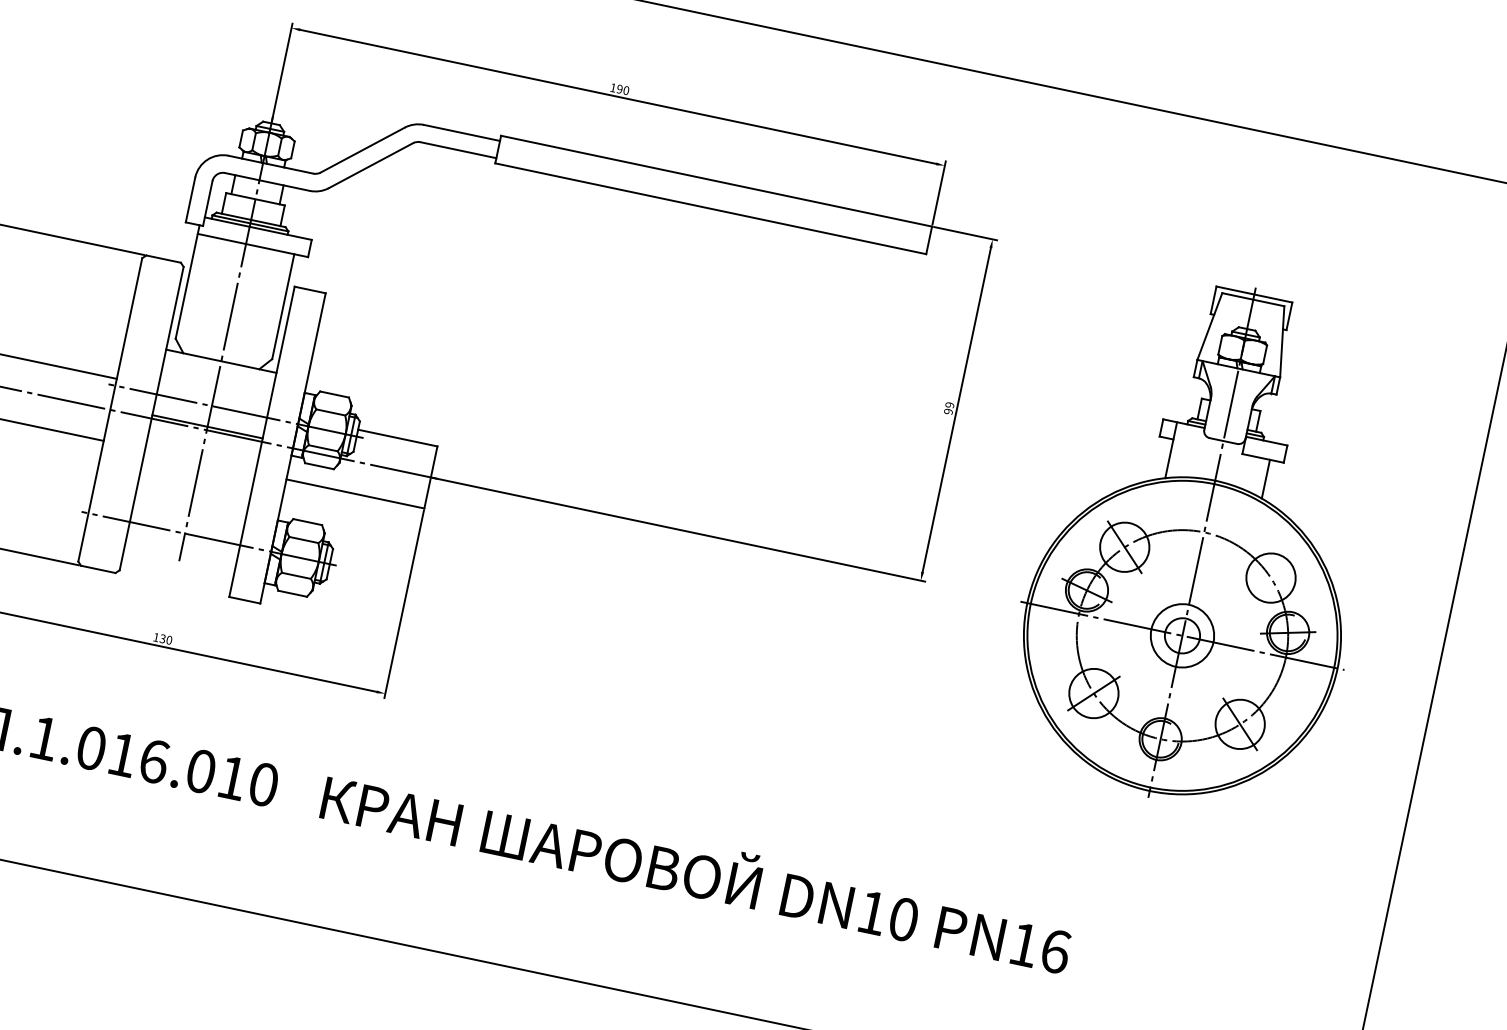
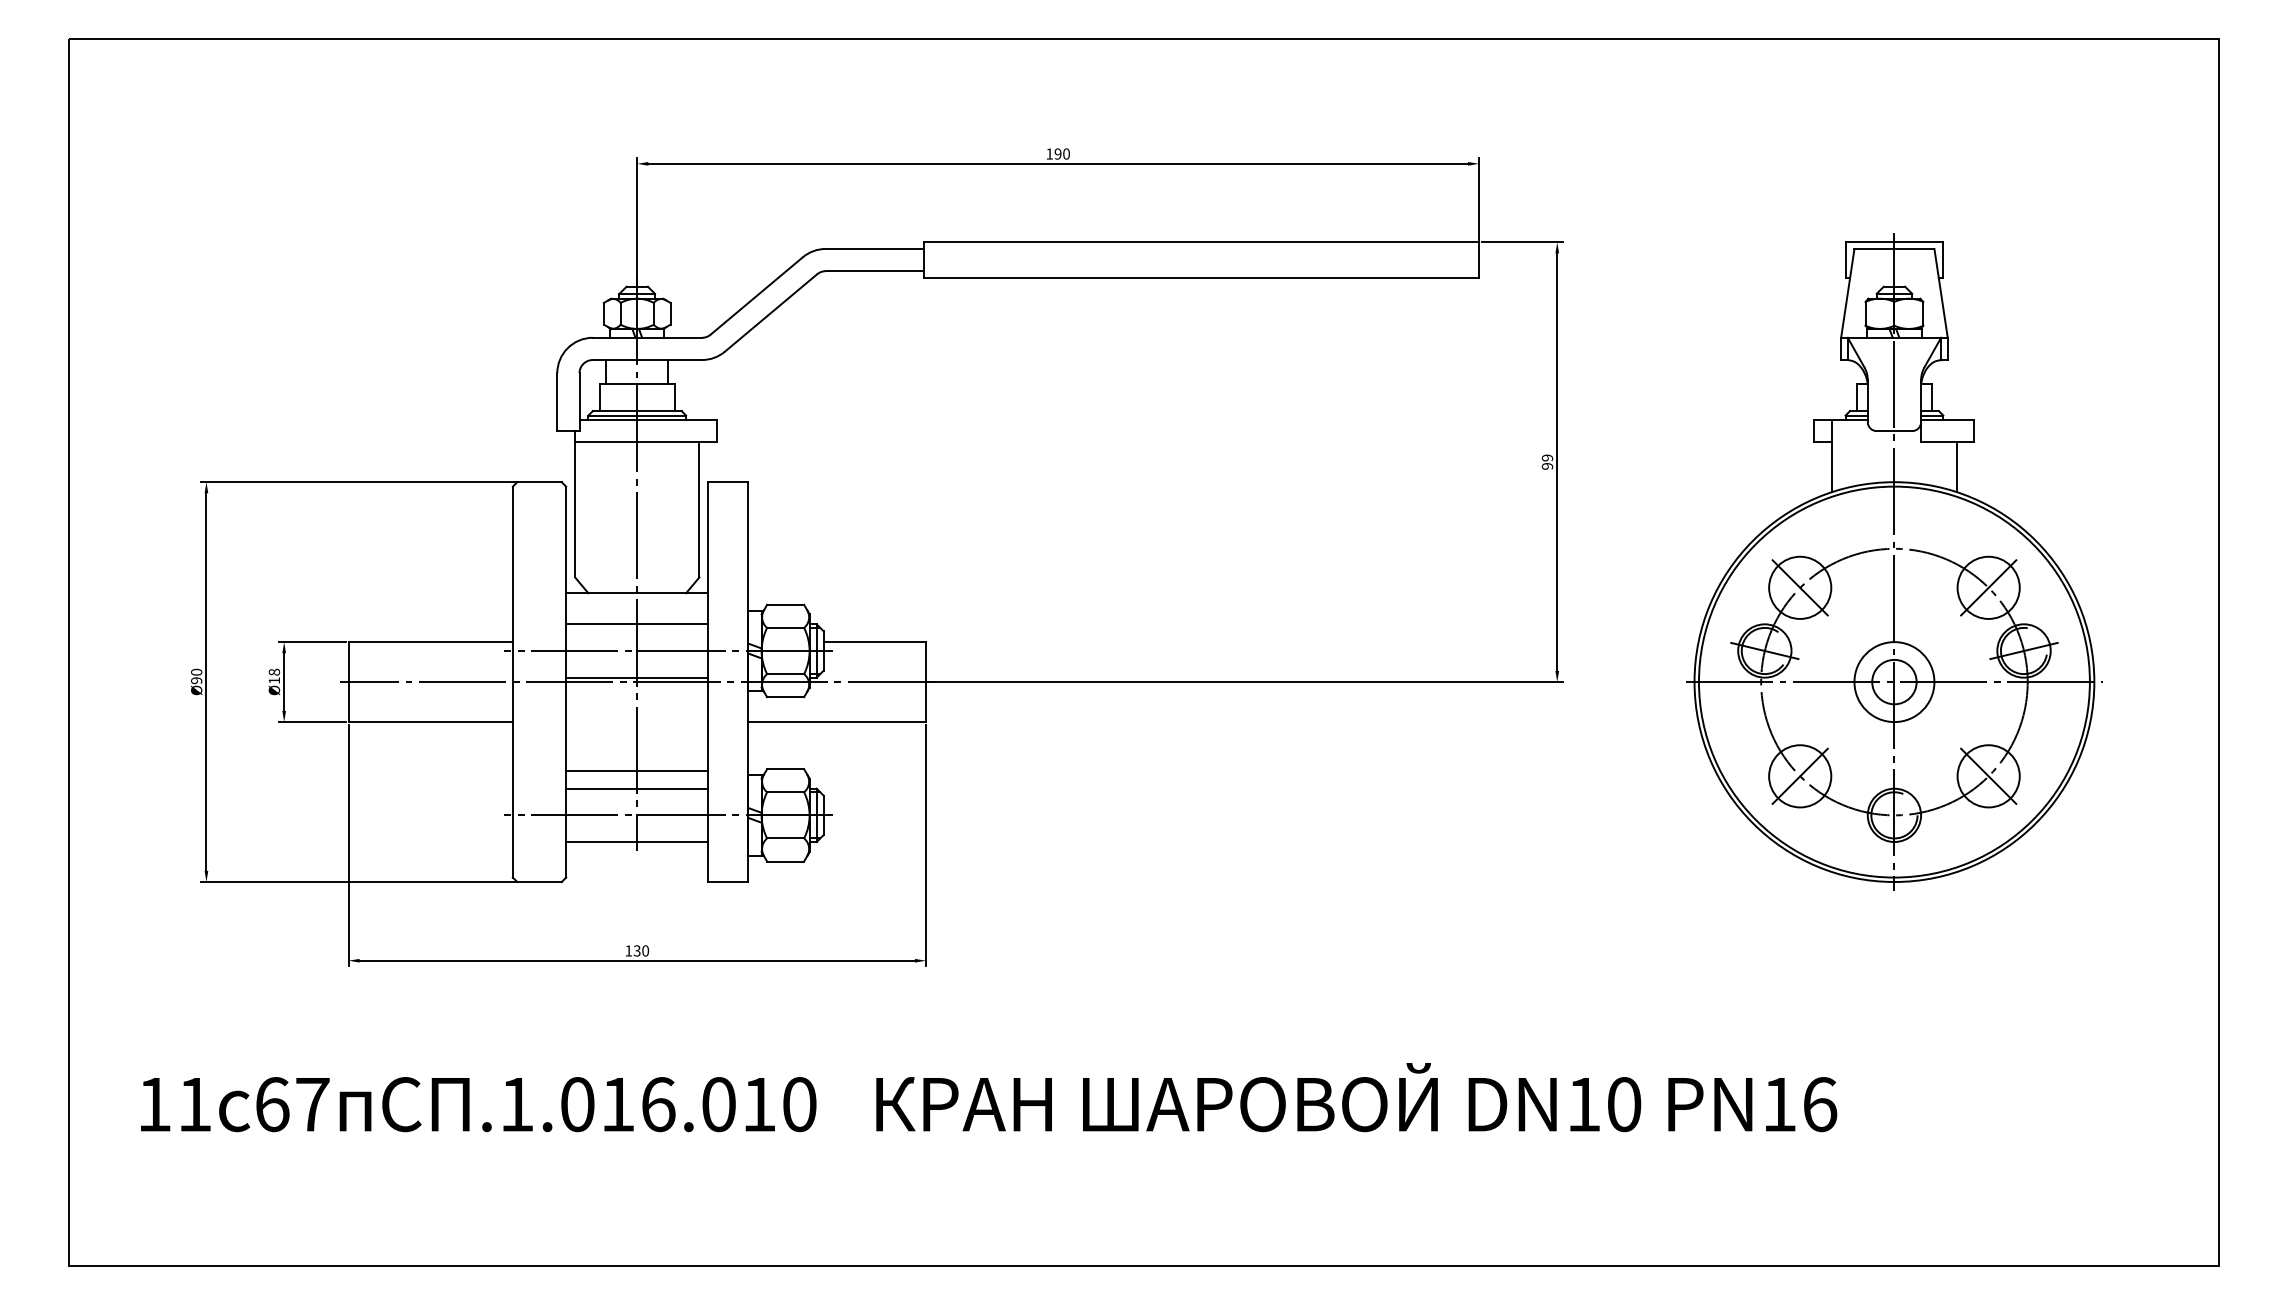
line: (216, 385) -> (637, 624), added
line: (192, 498) -> (637, 770), added
line: (189, 512) -> (637, 788), added
line: (180, 554) -> (637, 842), added
line: (1270, 577) -> (1988, 587), added

